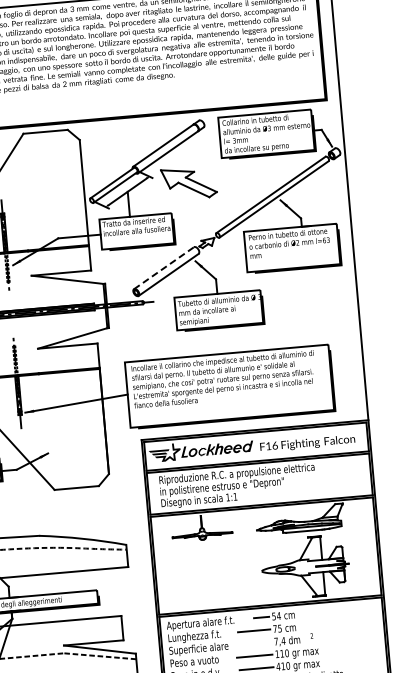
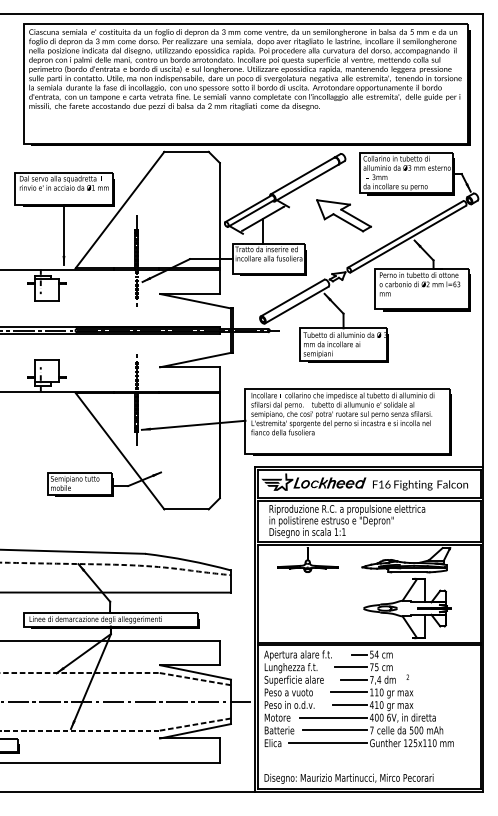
part: (188, 183) -> (343, 215), moved
line: (163, 268) -> (292, 298), dashed -> solid
line: (257, 642) -> (353, 679), added

